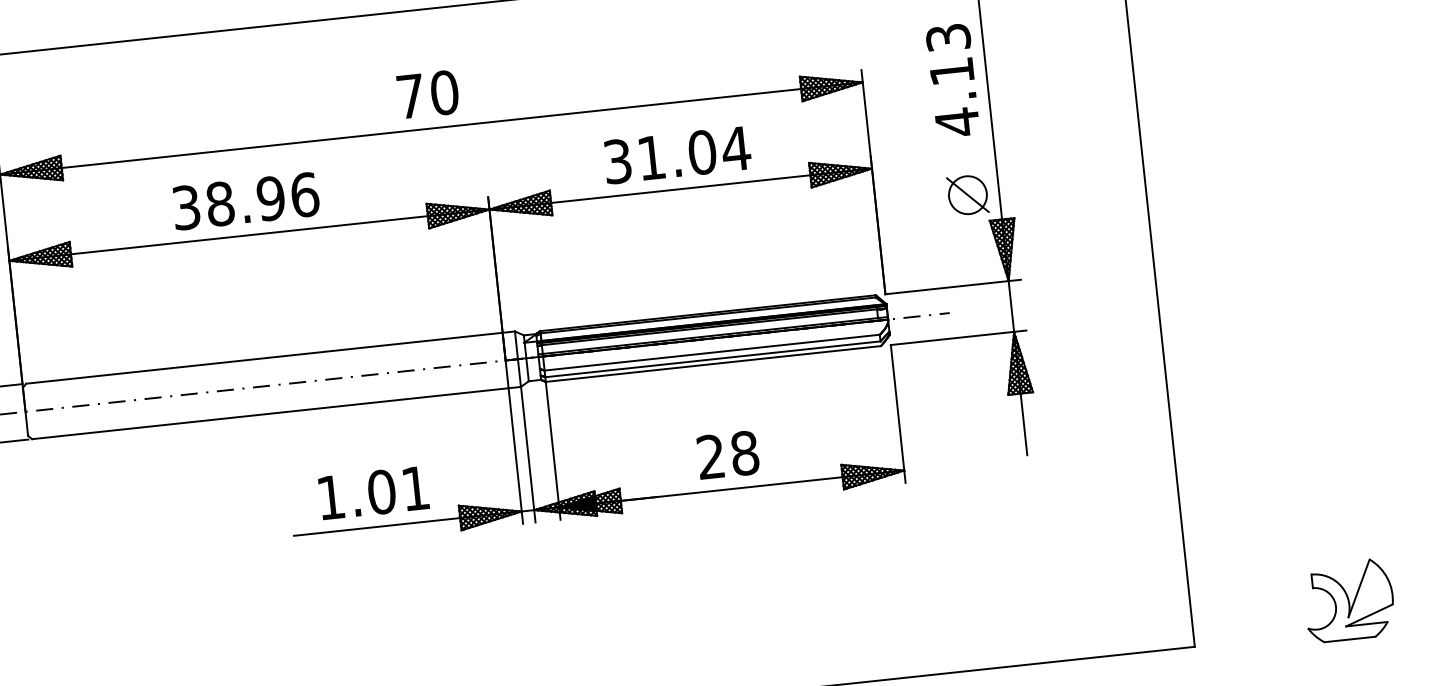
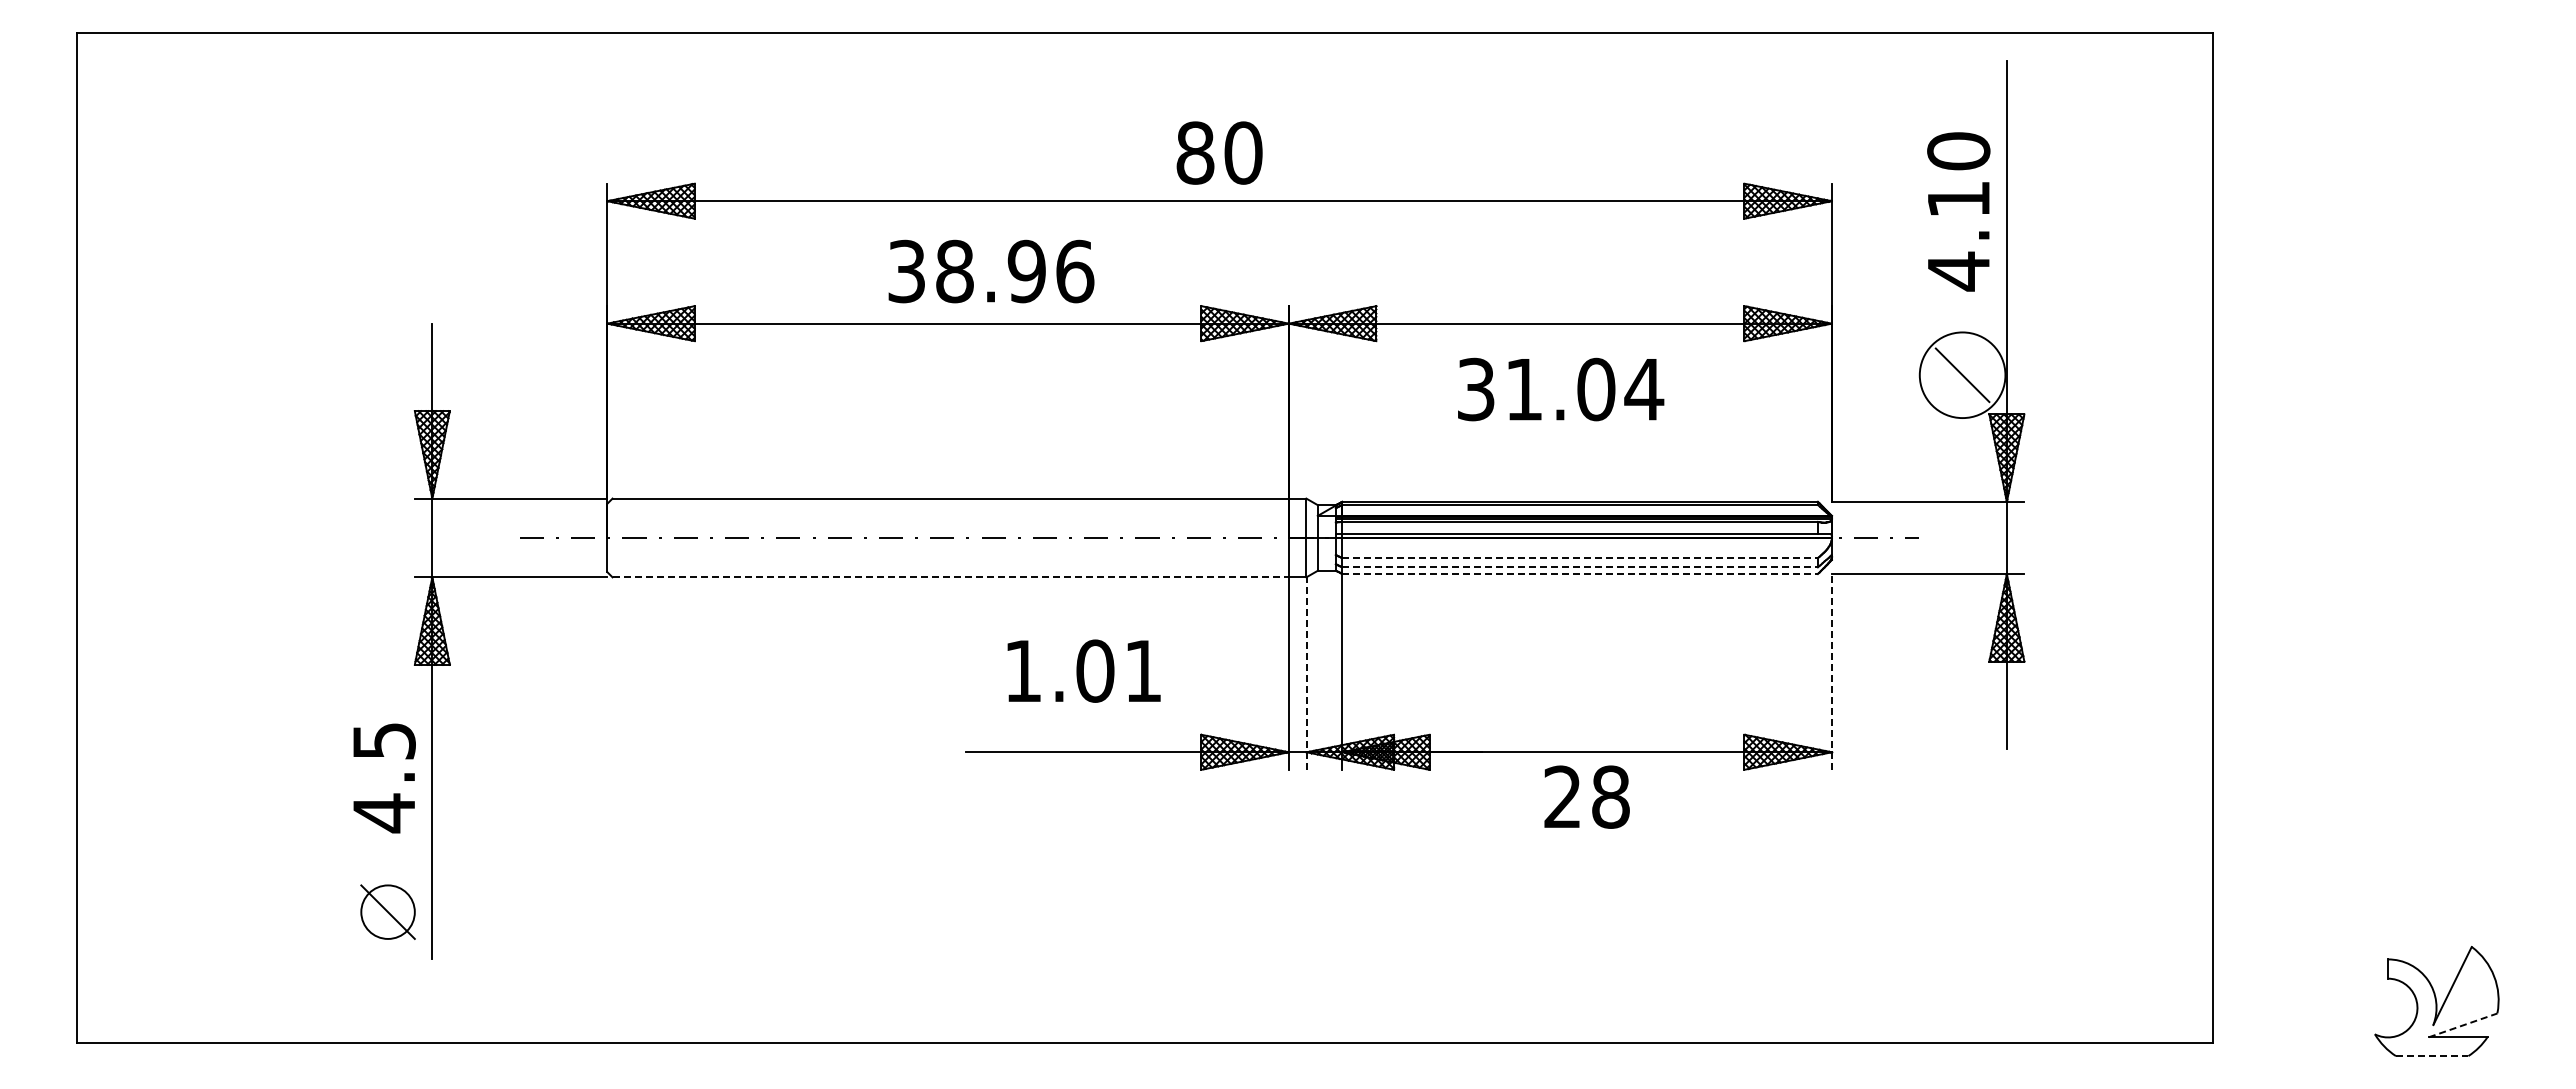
text: (948, 37) -> (1958, 151), 4.13 -> 4.10
text: (410, 96) -> (1195, 152), 70 -> 80
text: (677, 155) -> (1561, 389), moved
circle: (967, 195) -> (1962, 375), size x1.6
text: (246, 201) -> (991, 271), moved
line: (712, 352) -> (1580, 557), solid -> dashed
line: (713, 359) -> (1580, 567), solid -> dashed
line: (713, 364) -> (1580, 574), solid -> dashed
line: (270, 413) -> (951, 577), solid -> dashed
line: (897, 413) -> (1831, 671), solid -> dashed
line: (528, 454) -> (1306, 673), solid -> dashed
text: (727, 454) -> (1586, 796), moved
text: (373, 492) -> (1083, 670), moved
line: (1369, 615) -> (2463, 1025), solid -> dashed
line: (1350, 639) -> (2432, 1056), solid -> dashed

